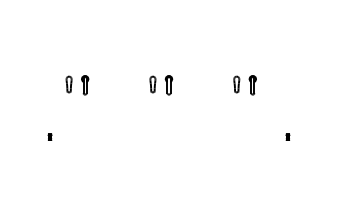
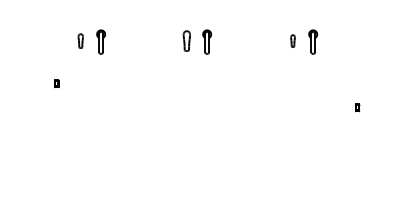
part: (68, 84) -> (80, 41), size x0.7
part: (236, 84) -> (292, 41), size x0.6
part: (49, 136) -> (56, 82), moved

